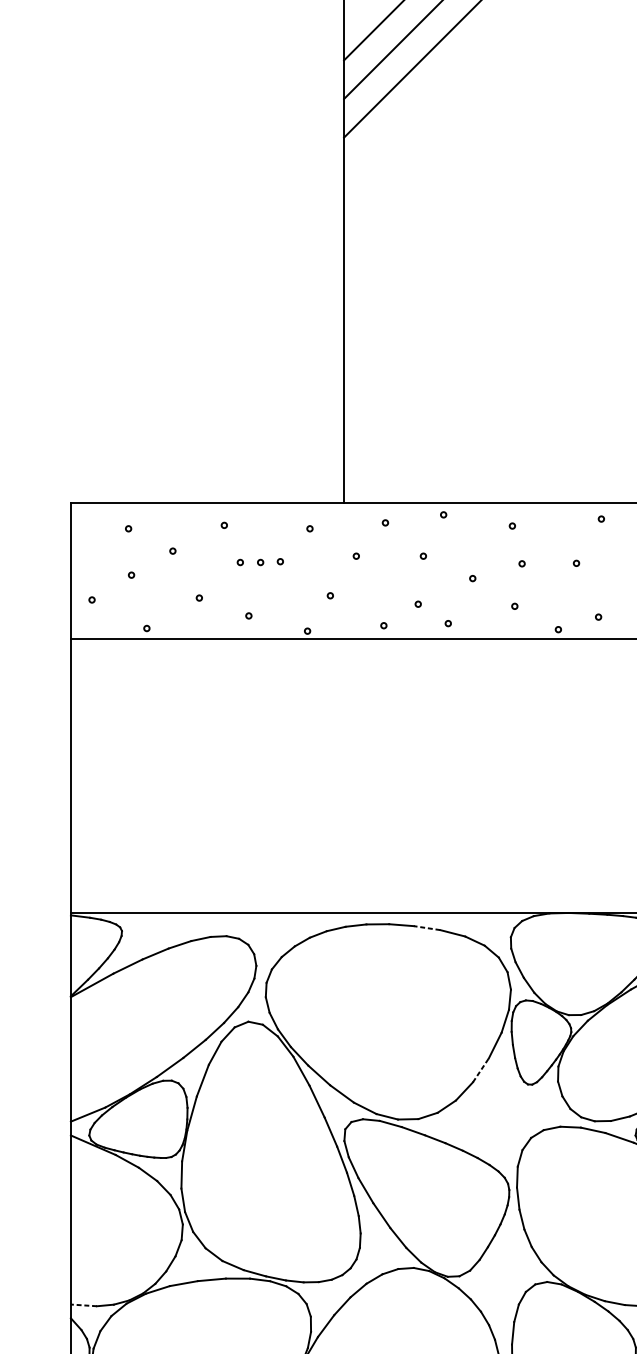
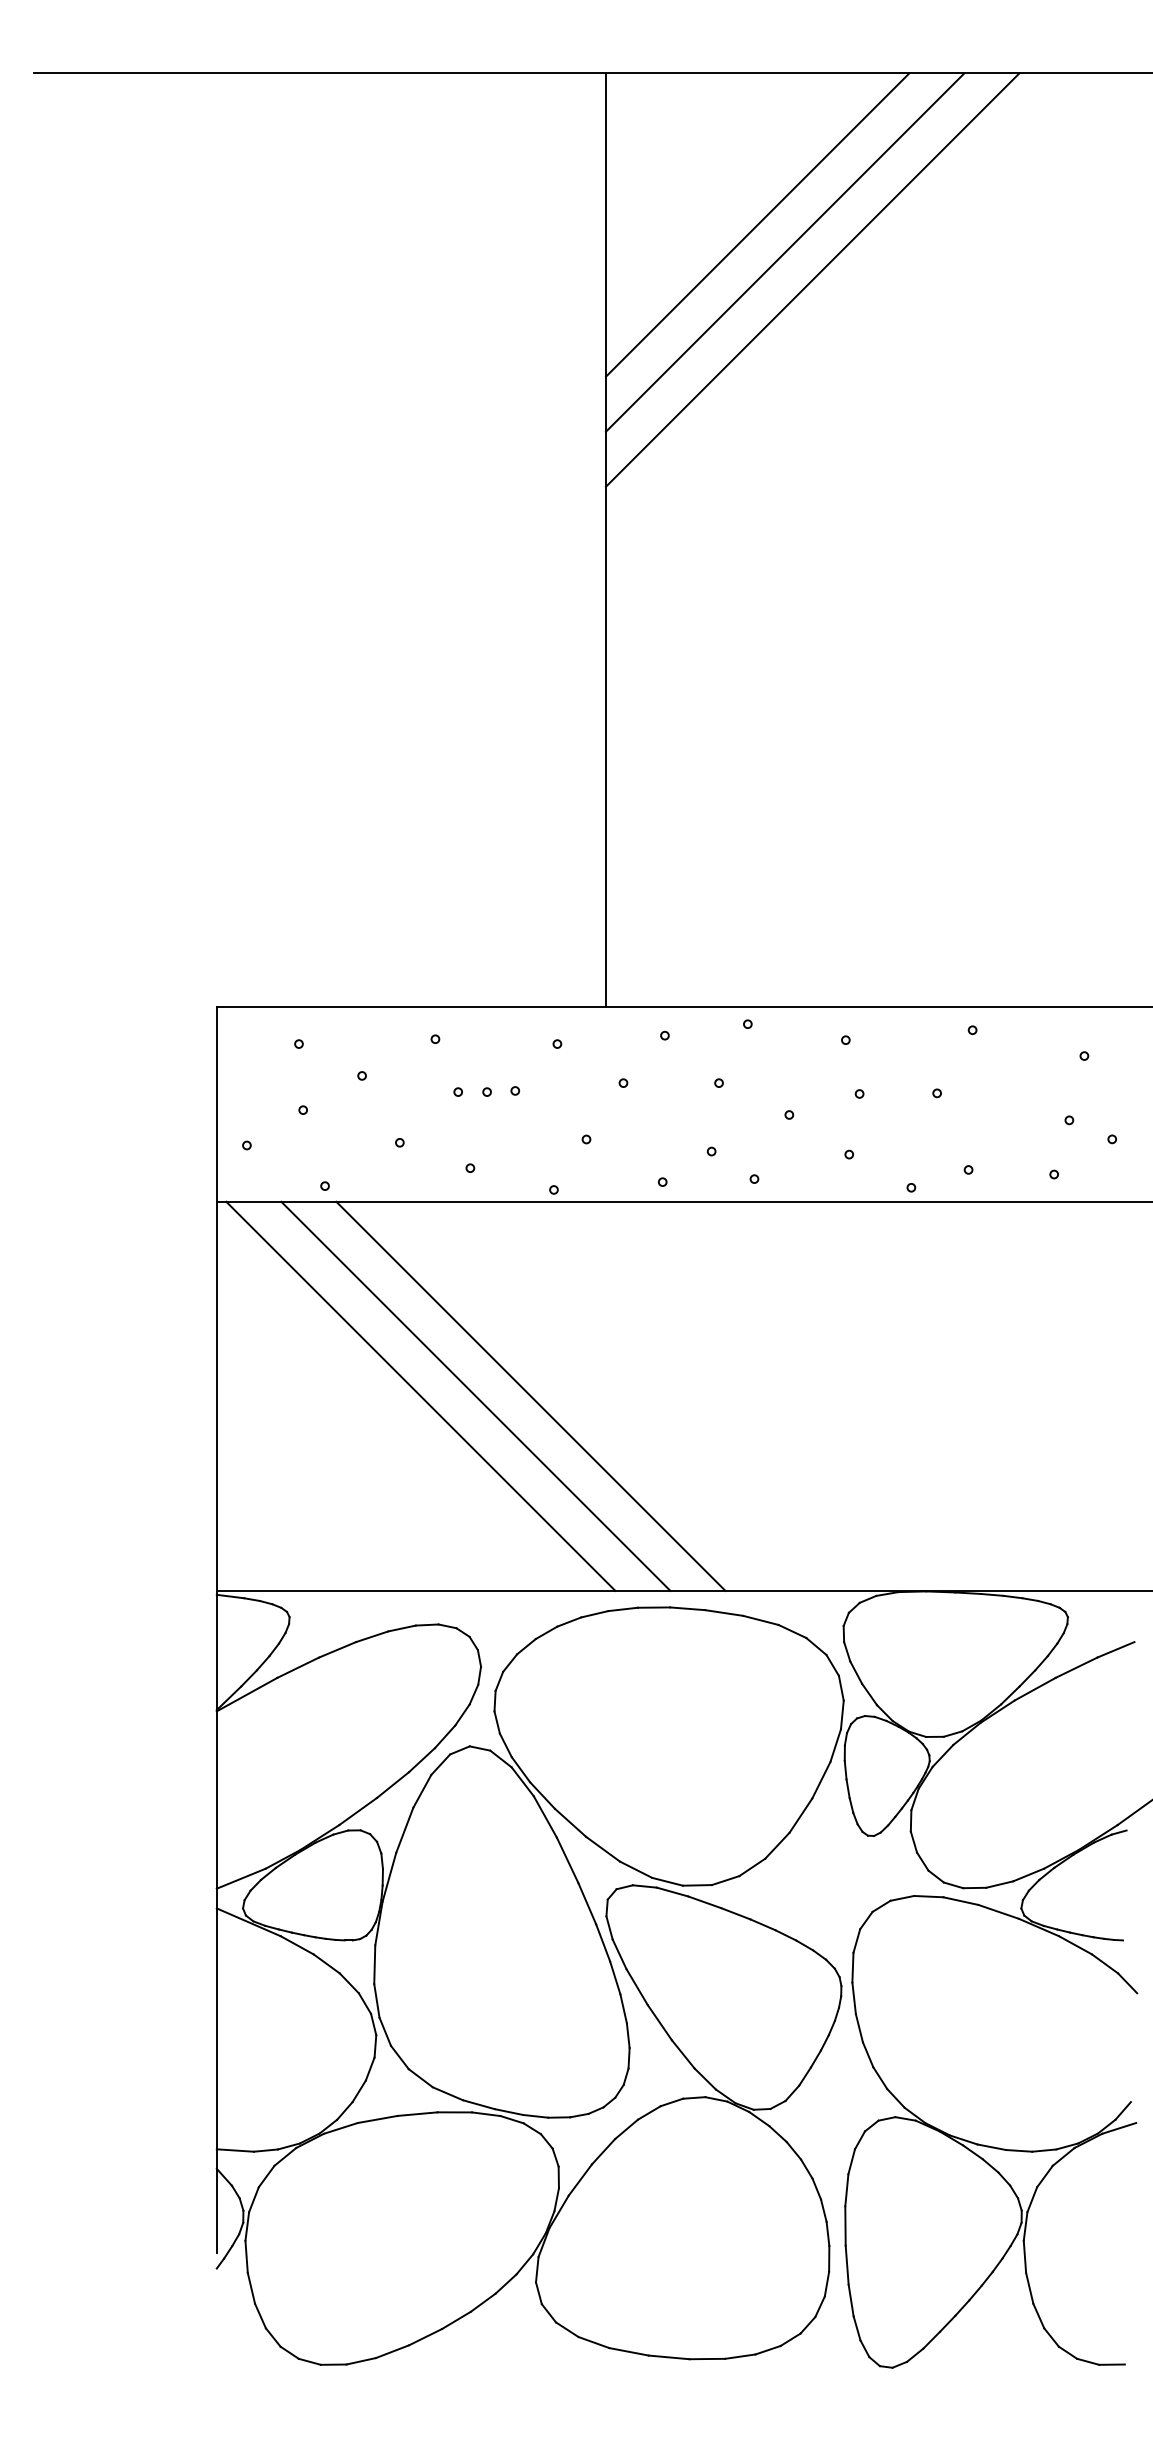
line: (213, 775) -> (420, 1395), added
line: (252, 775) -> (475, 1395), added
line: (291, 775) -> (530, 1395), added
line: (426, 927) -> (723, 1612), dashed -> solid
line: (480, 1070) -> (800, 1815), dashed -> solid
line: (84, 1305) -> (235, 2150), dashed -> solid

